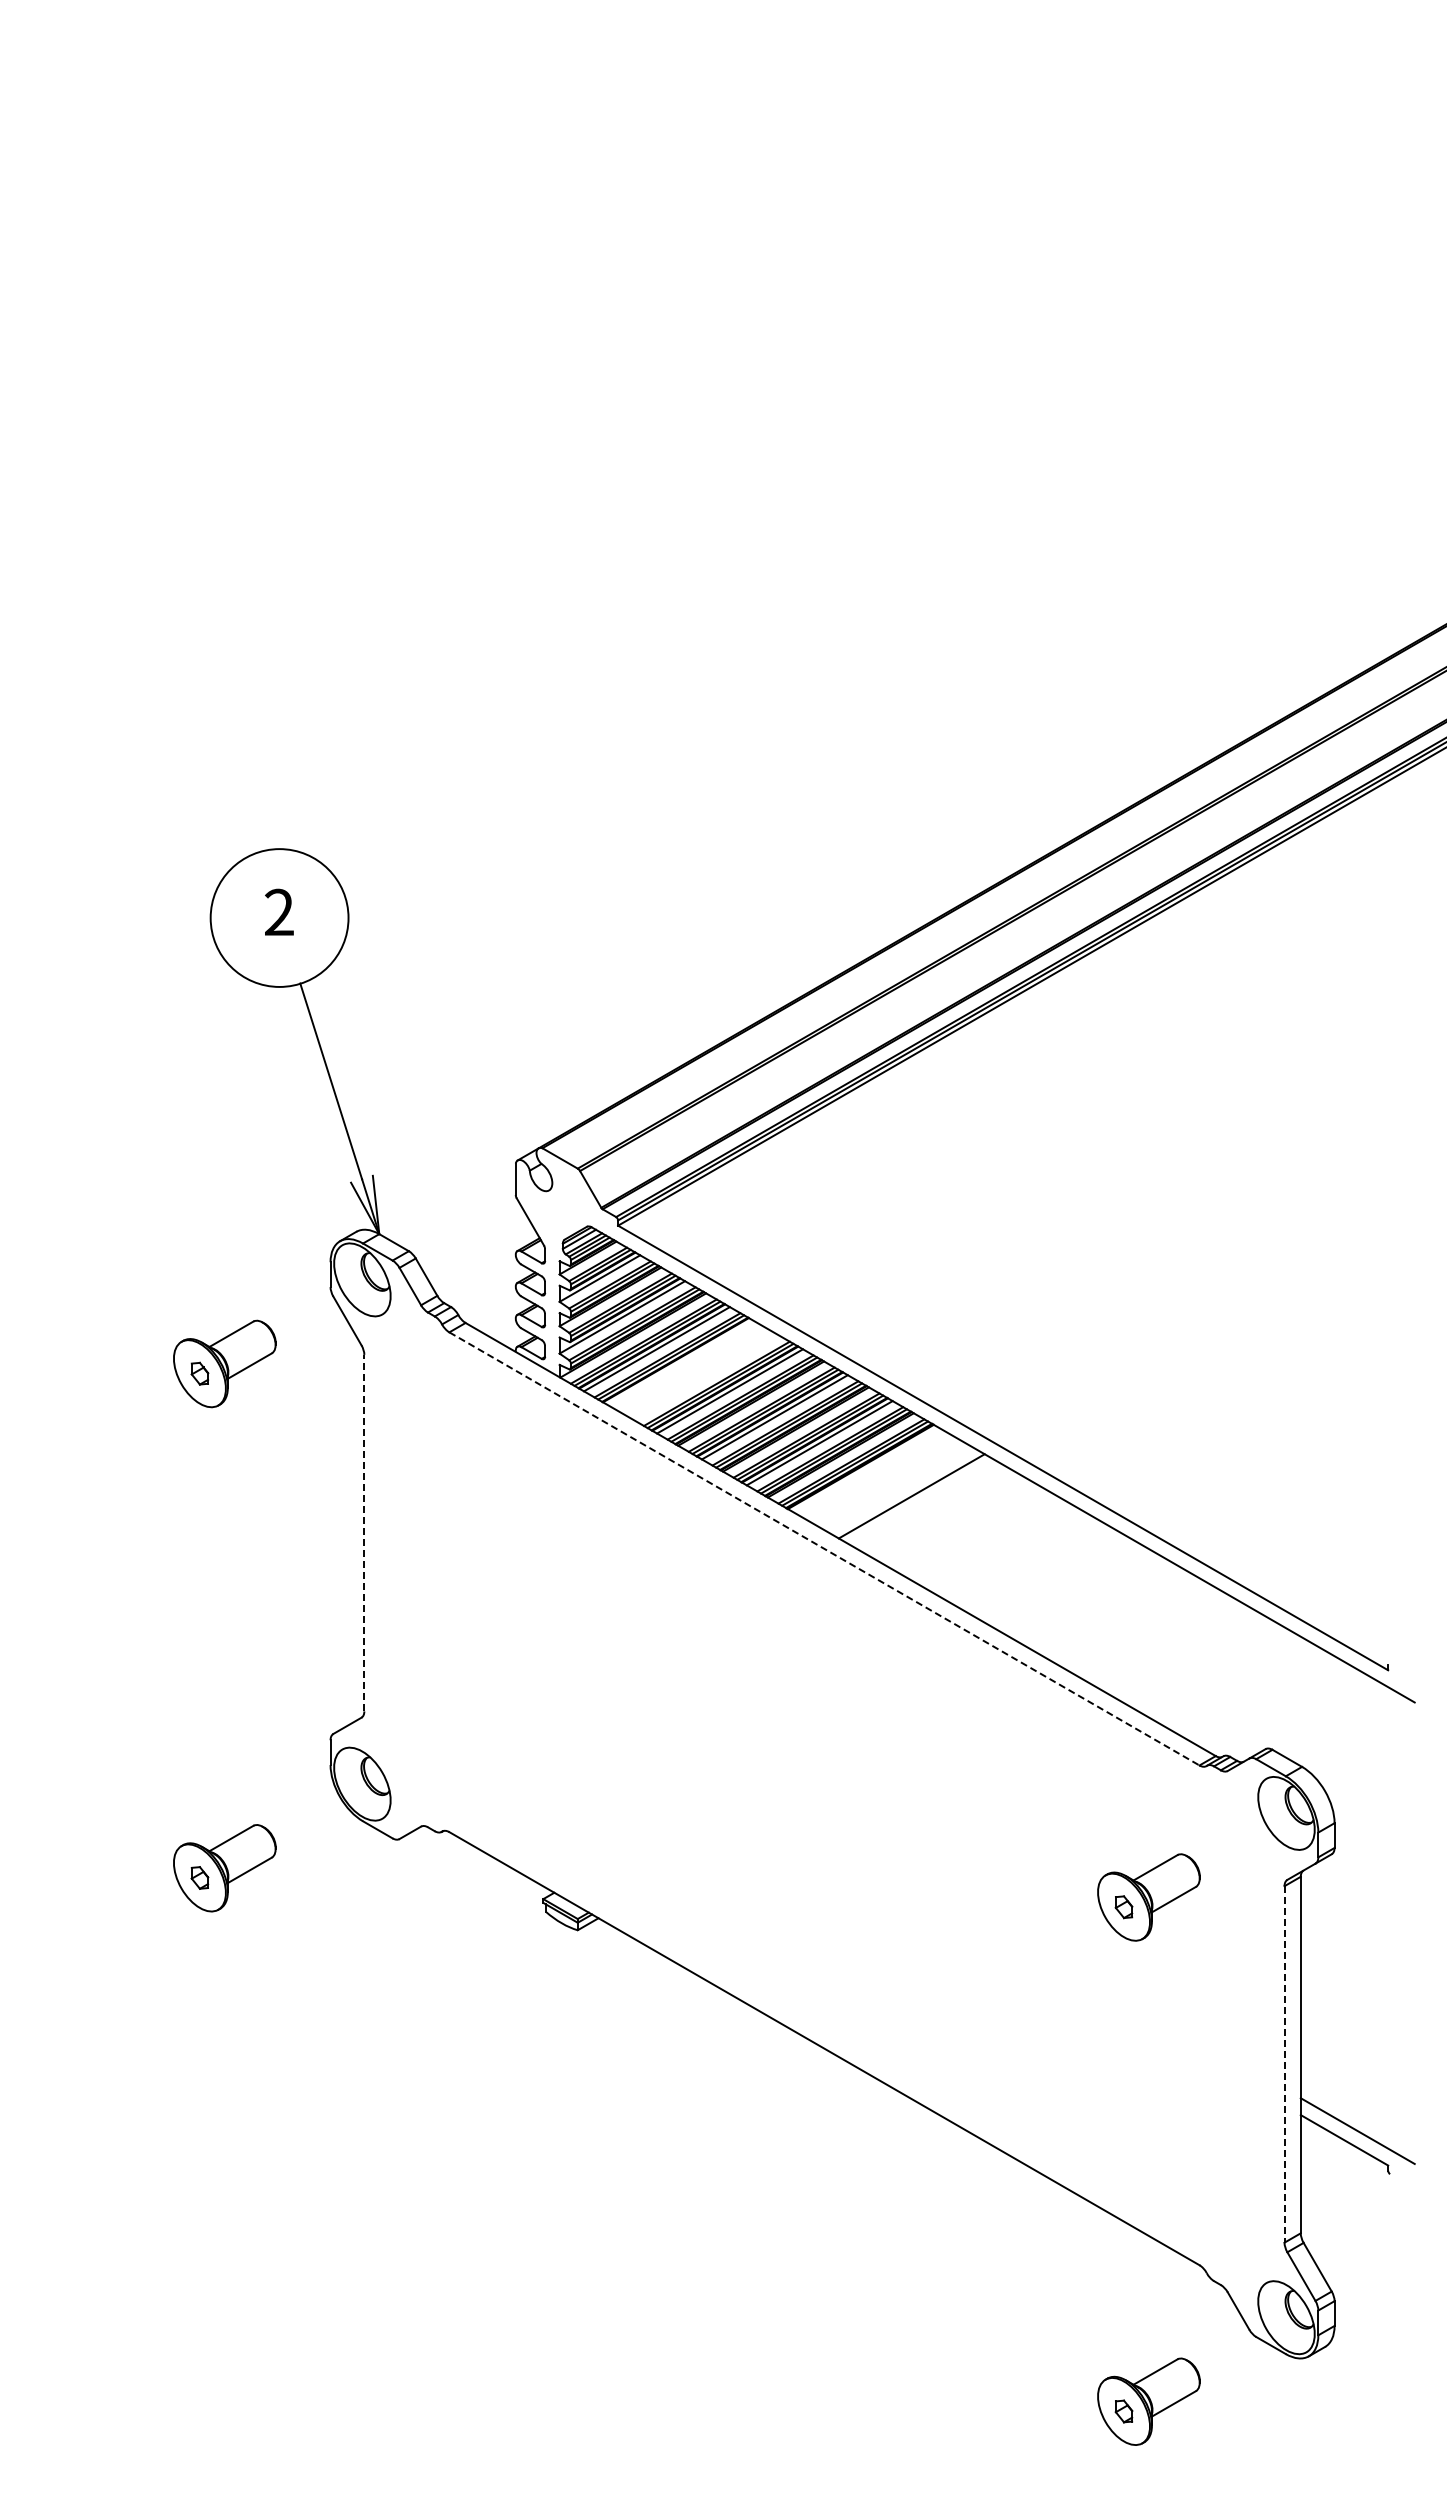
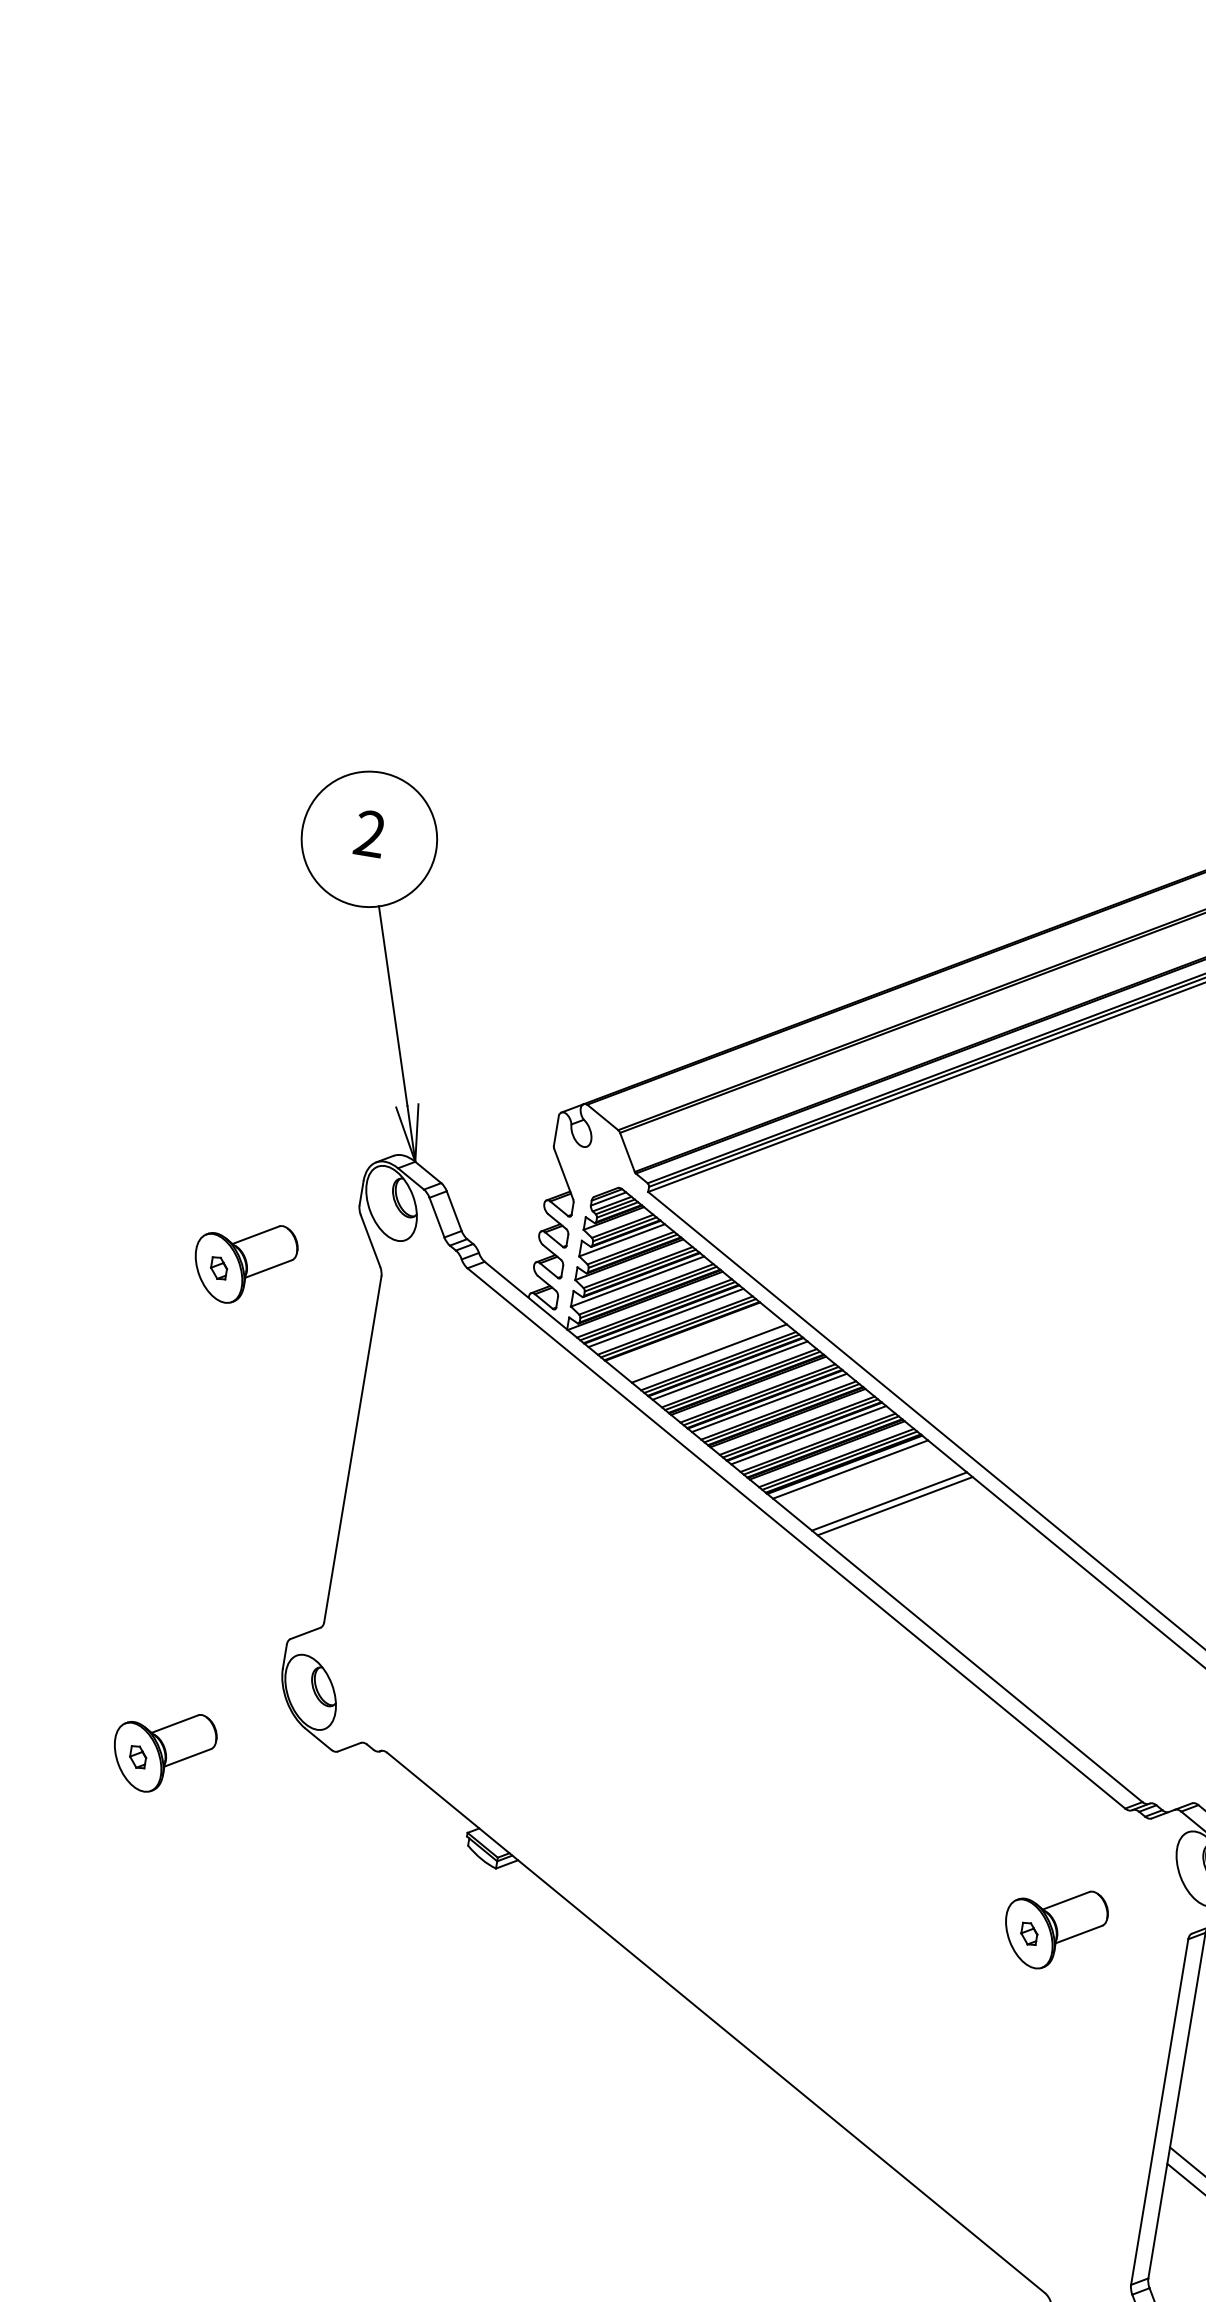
line: (706, 1377) -> (709, 1353), added
line: (867, 1470) -> (850, 1469), added
line: (918, 1499) -> (895, 1505), added
line: (364, 1532) -> (353, 1448), dashed -> solid
line: (824, 1549) -> (796, 1539), dashed -> solid
line: (1284, 2064) -> (1159, 2112), dashed -> solid

